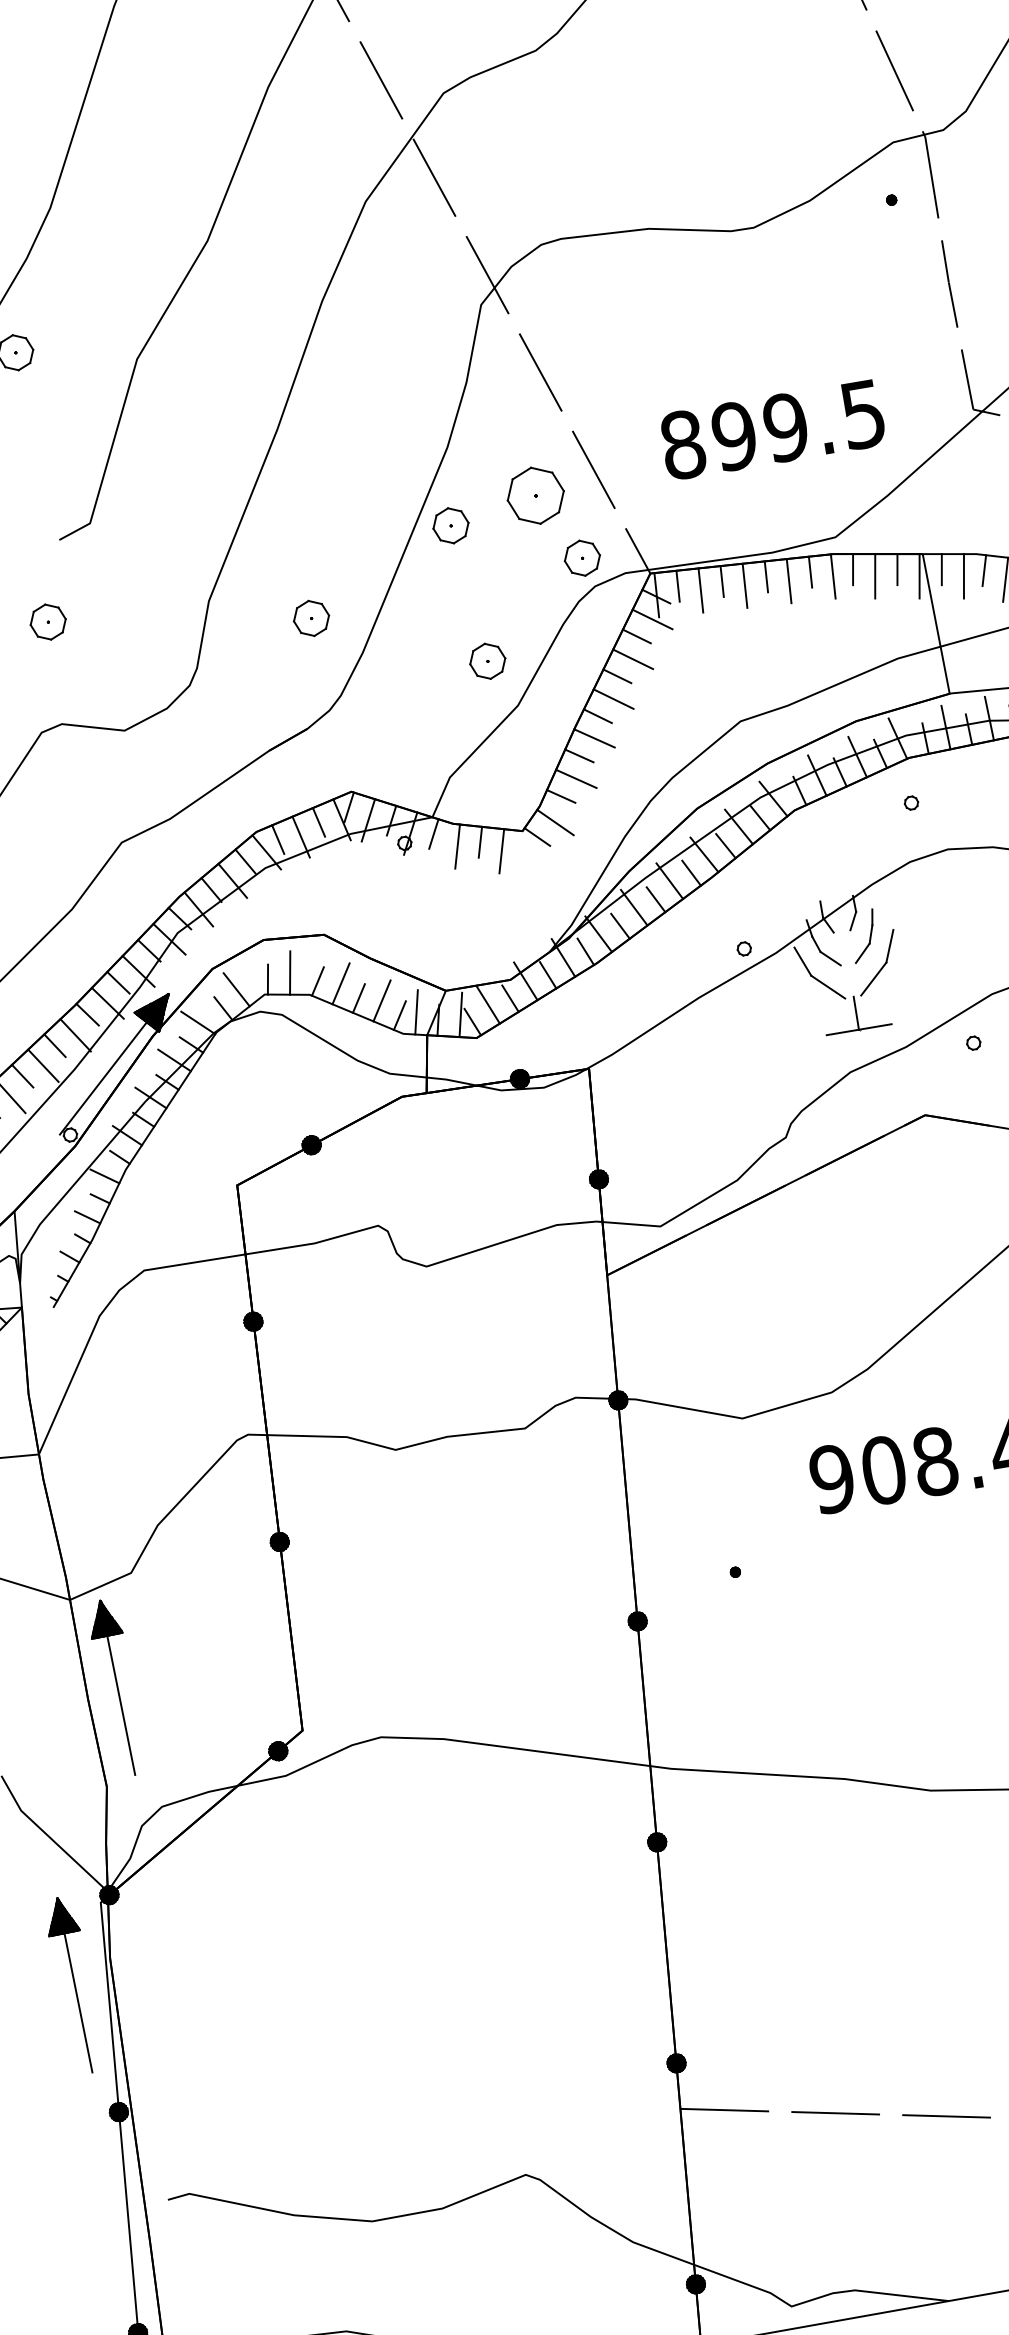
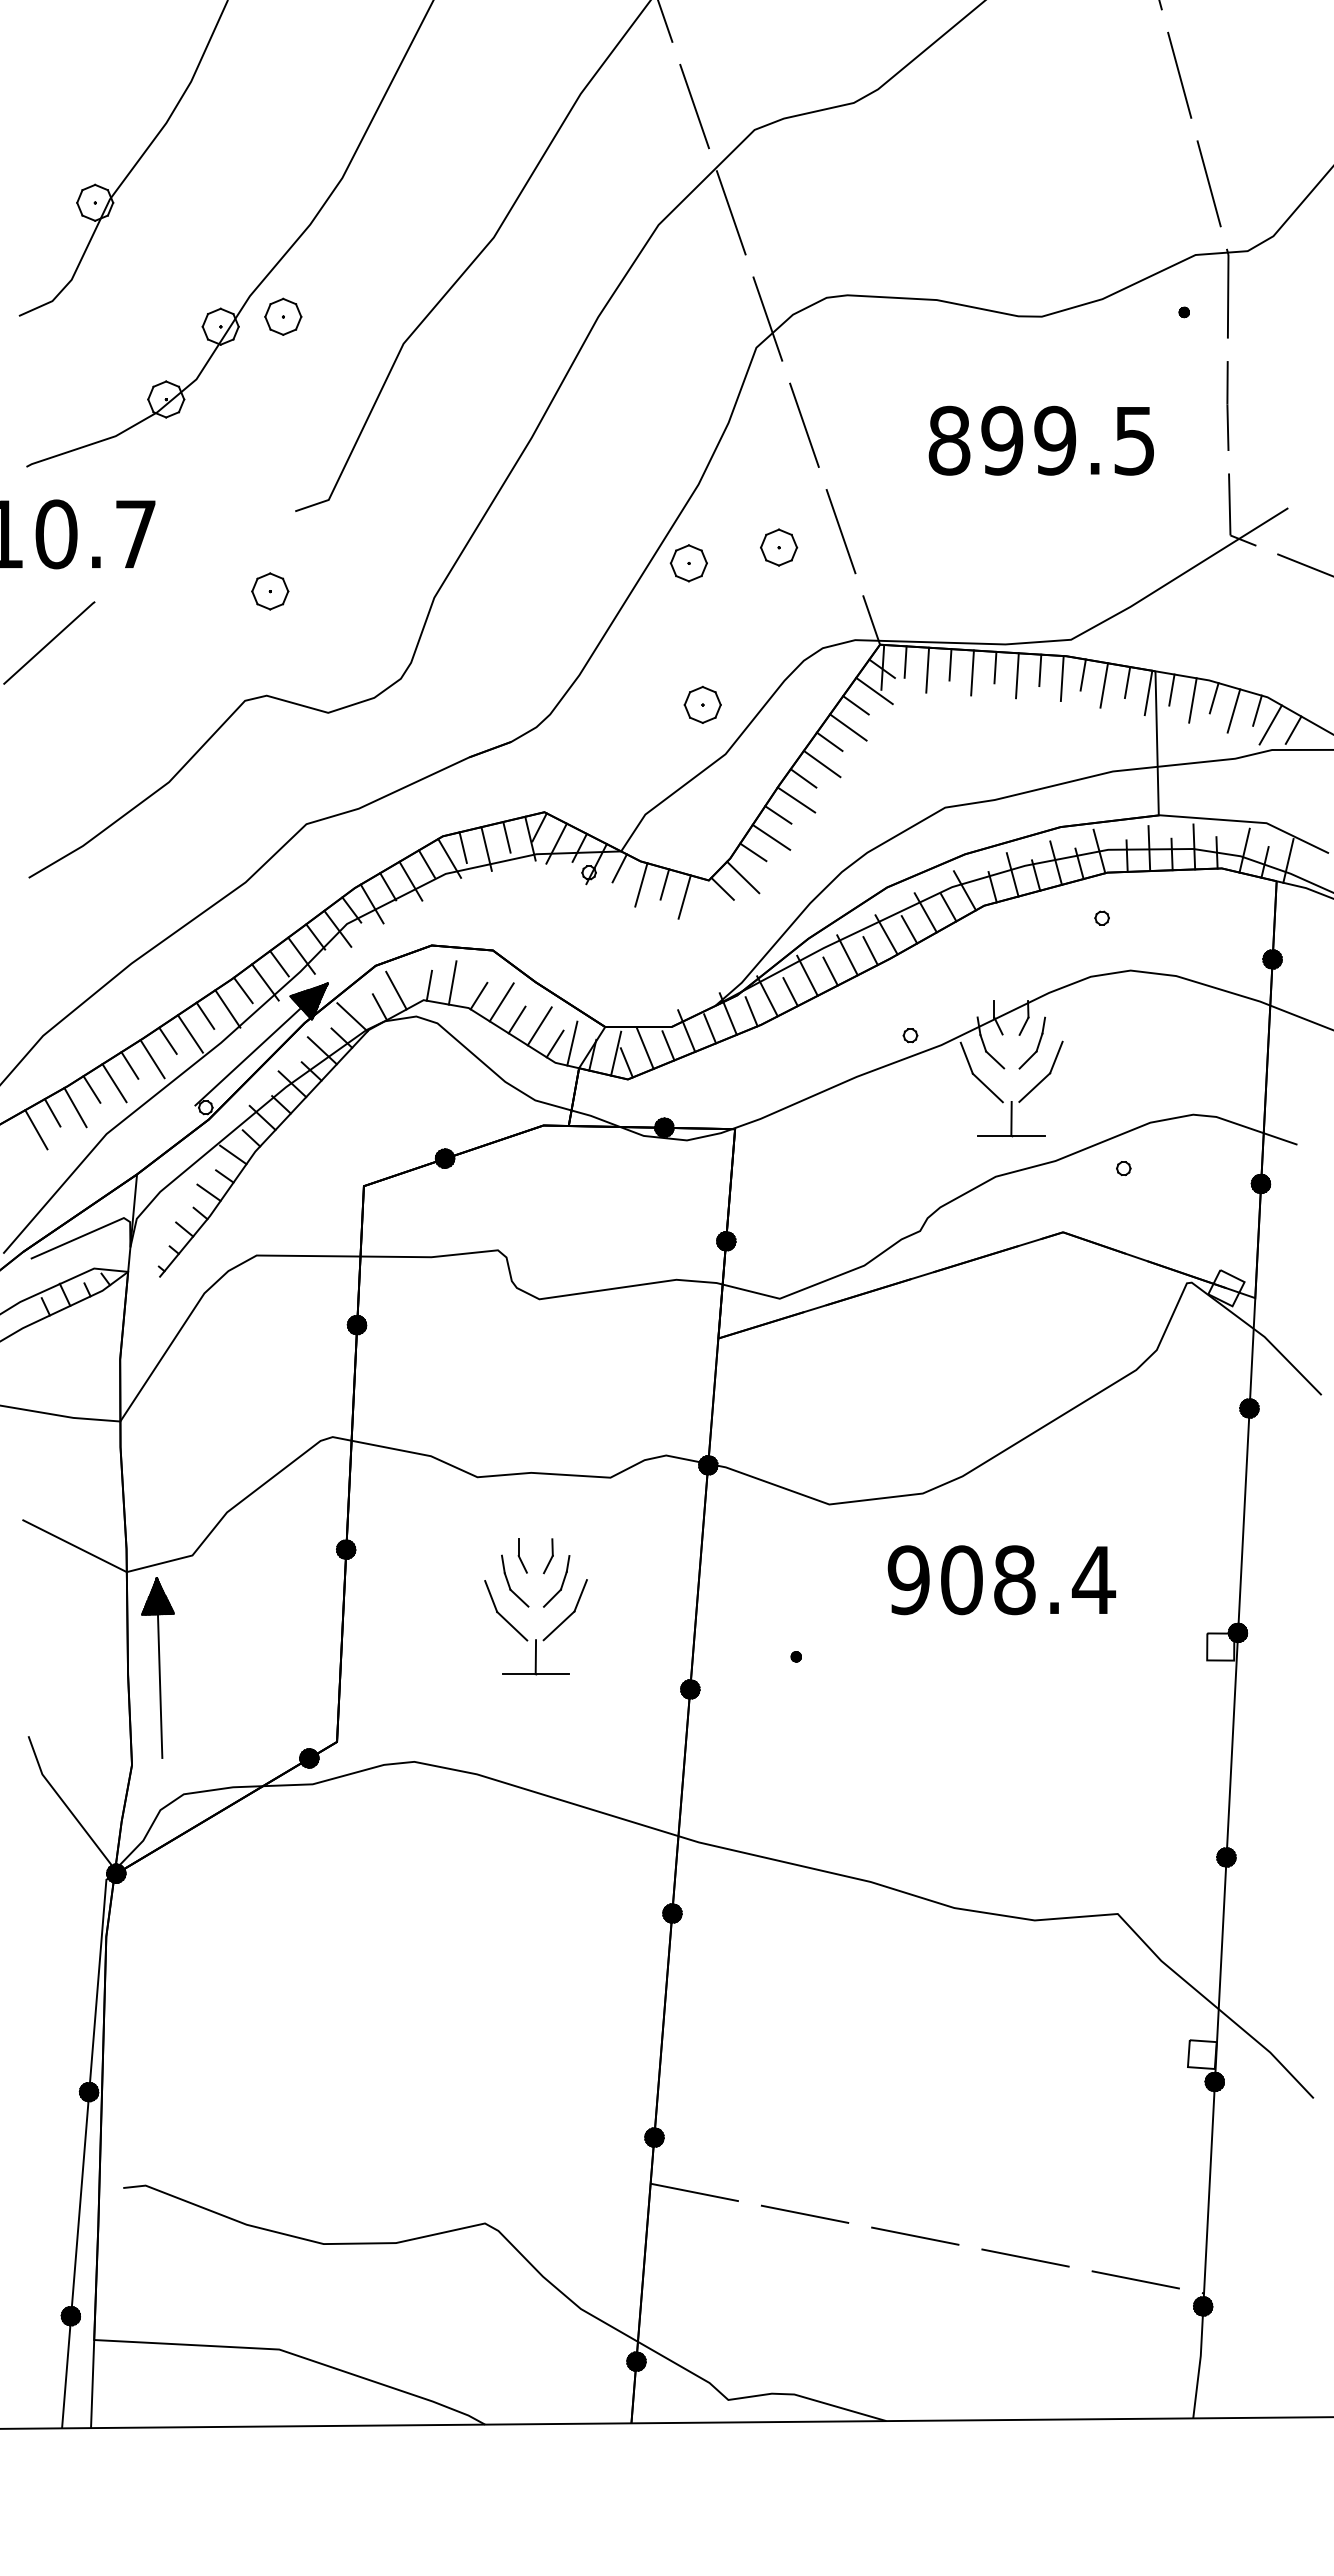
text: (771, 429) -> (1040, 440), moved
part: (536, 495) -> (779, 547), size x0.62
part: (582, 557) -> (814, 617), removed
part: (311, 618) -> (533, 632), removed
part: (473, 1566) -> (535, 1606), added
part: (72, 1985) -> (64, 1957), removed

